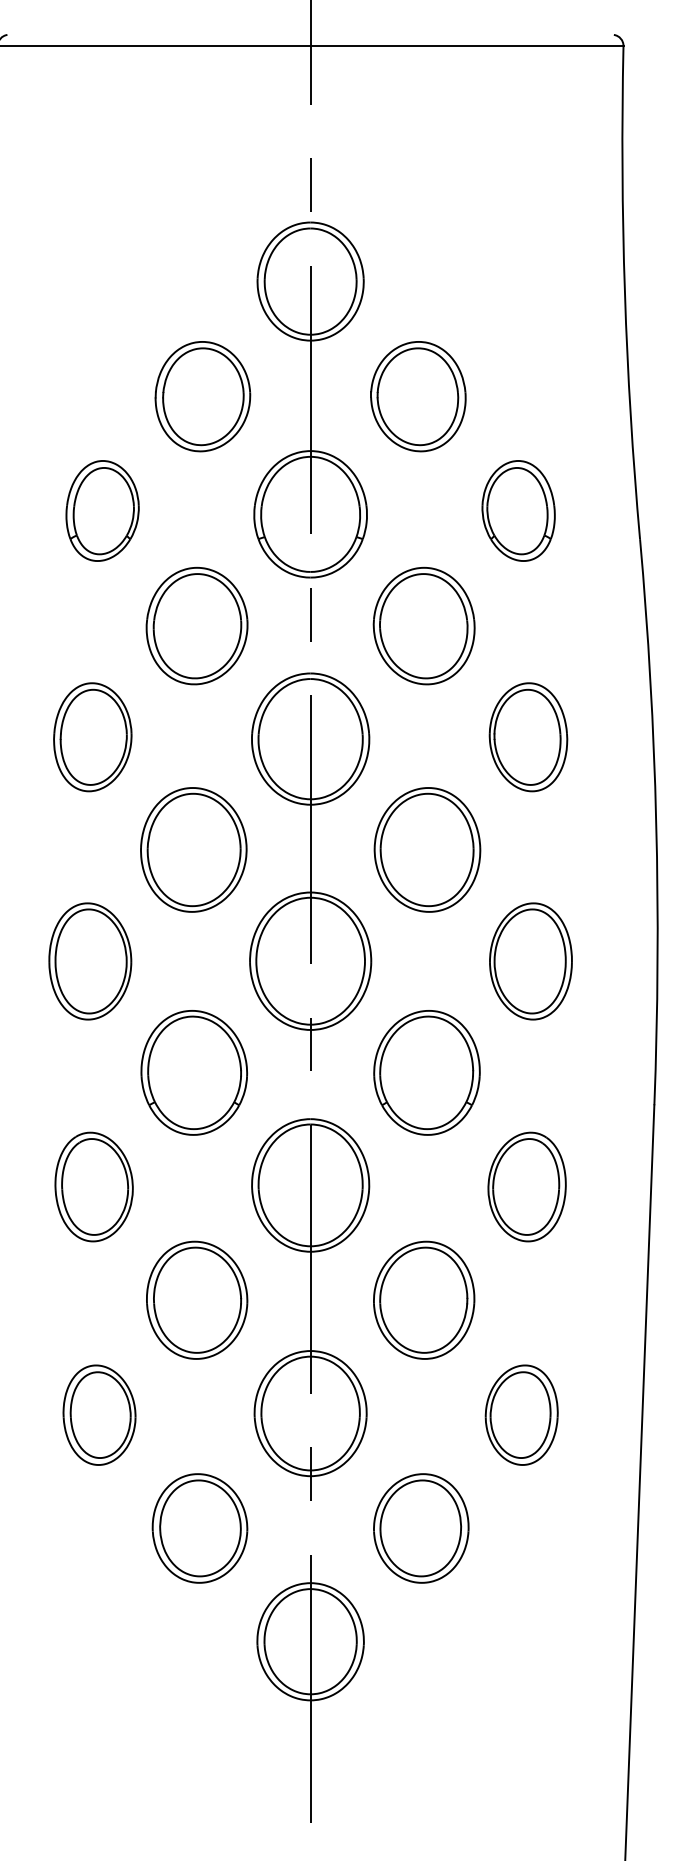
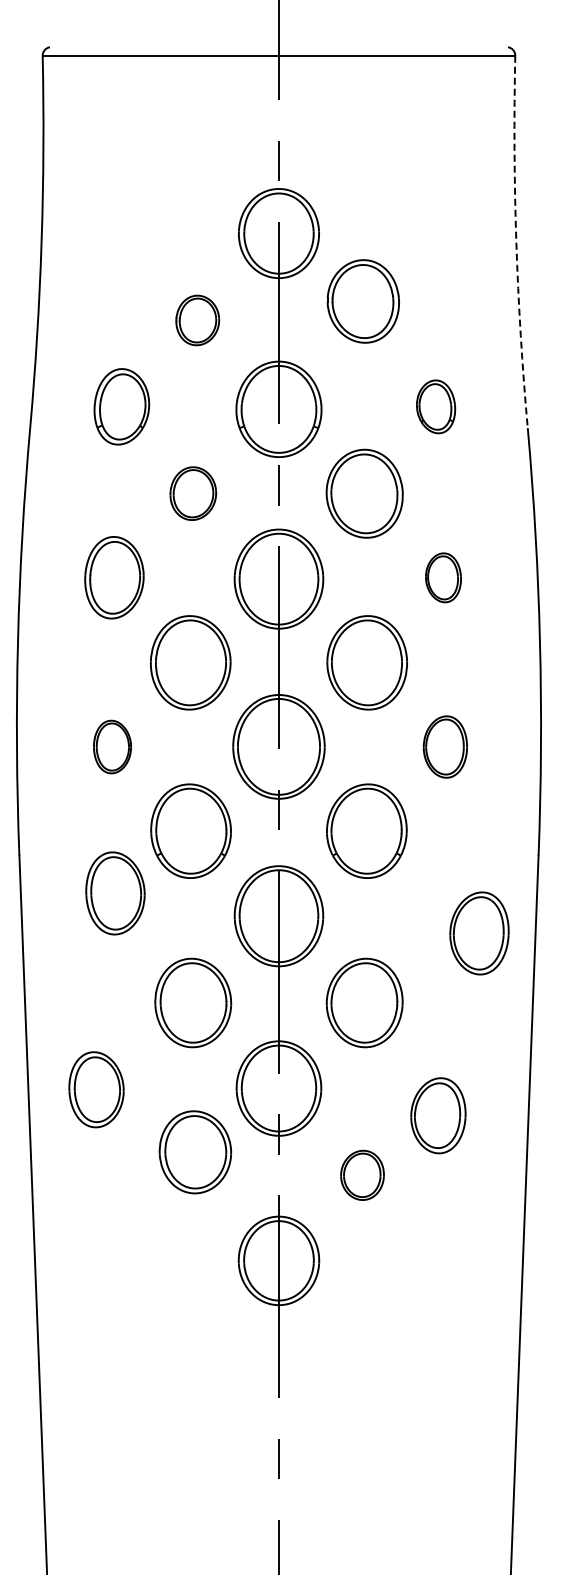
arc: (625, 293) -> (516, 242), solid -> dashed
part: (202, 396) -> (197, 320), size x0.6
part: (417, 396) -> (362, 301), moved
part: (517, 510) -> (435, 406), size x0.7
part: (197, 625) -> (193, 493), size x0.6
part: (528, 736) -> (443, 577), size x0.6
part: (90, 960) -> (112, 746), size x0.6
part: (531, 960) -> (445, 746), size x0.7
part: (94, 1187) -> (115, 893), moved
part: (527, 1187) -> (479, 933), moved
part: (99, 1414) -> (96, 1089), moved
part: (521, 1414) -> (438, 1115), moved
part: (200, 1528) -> (195, 1152), moved
part: (421, 1528) -> (362, 1175), size x0.6

